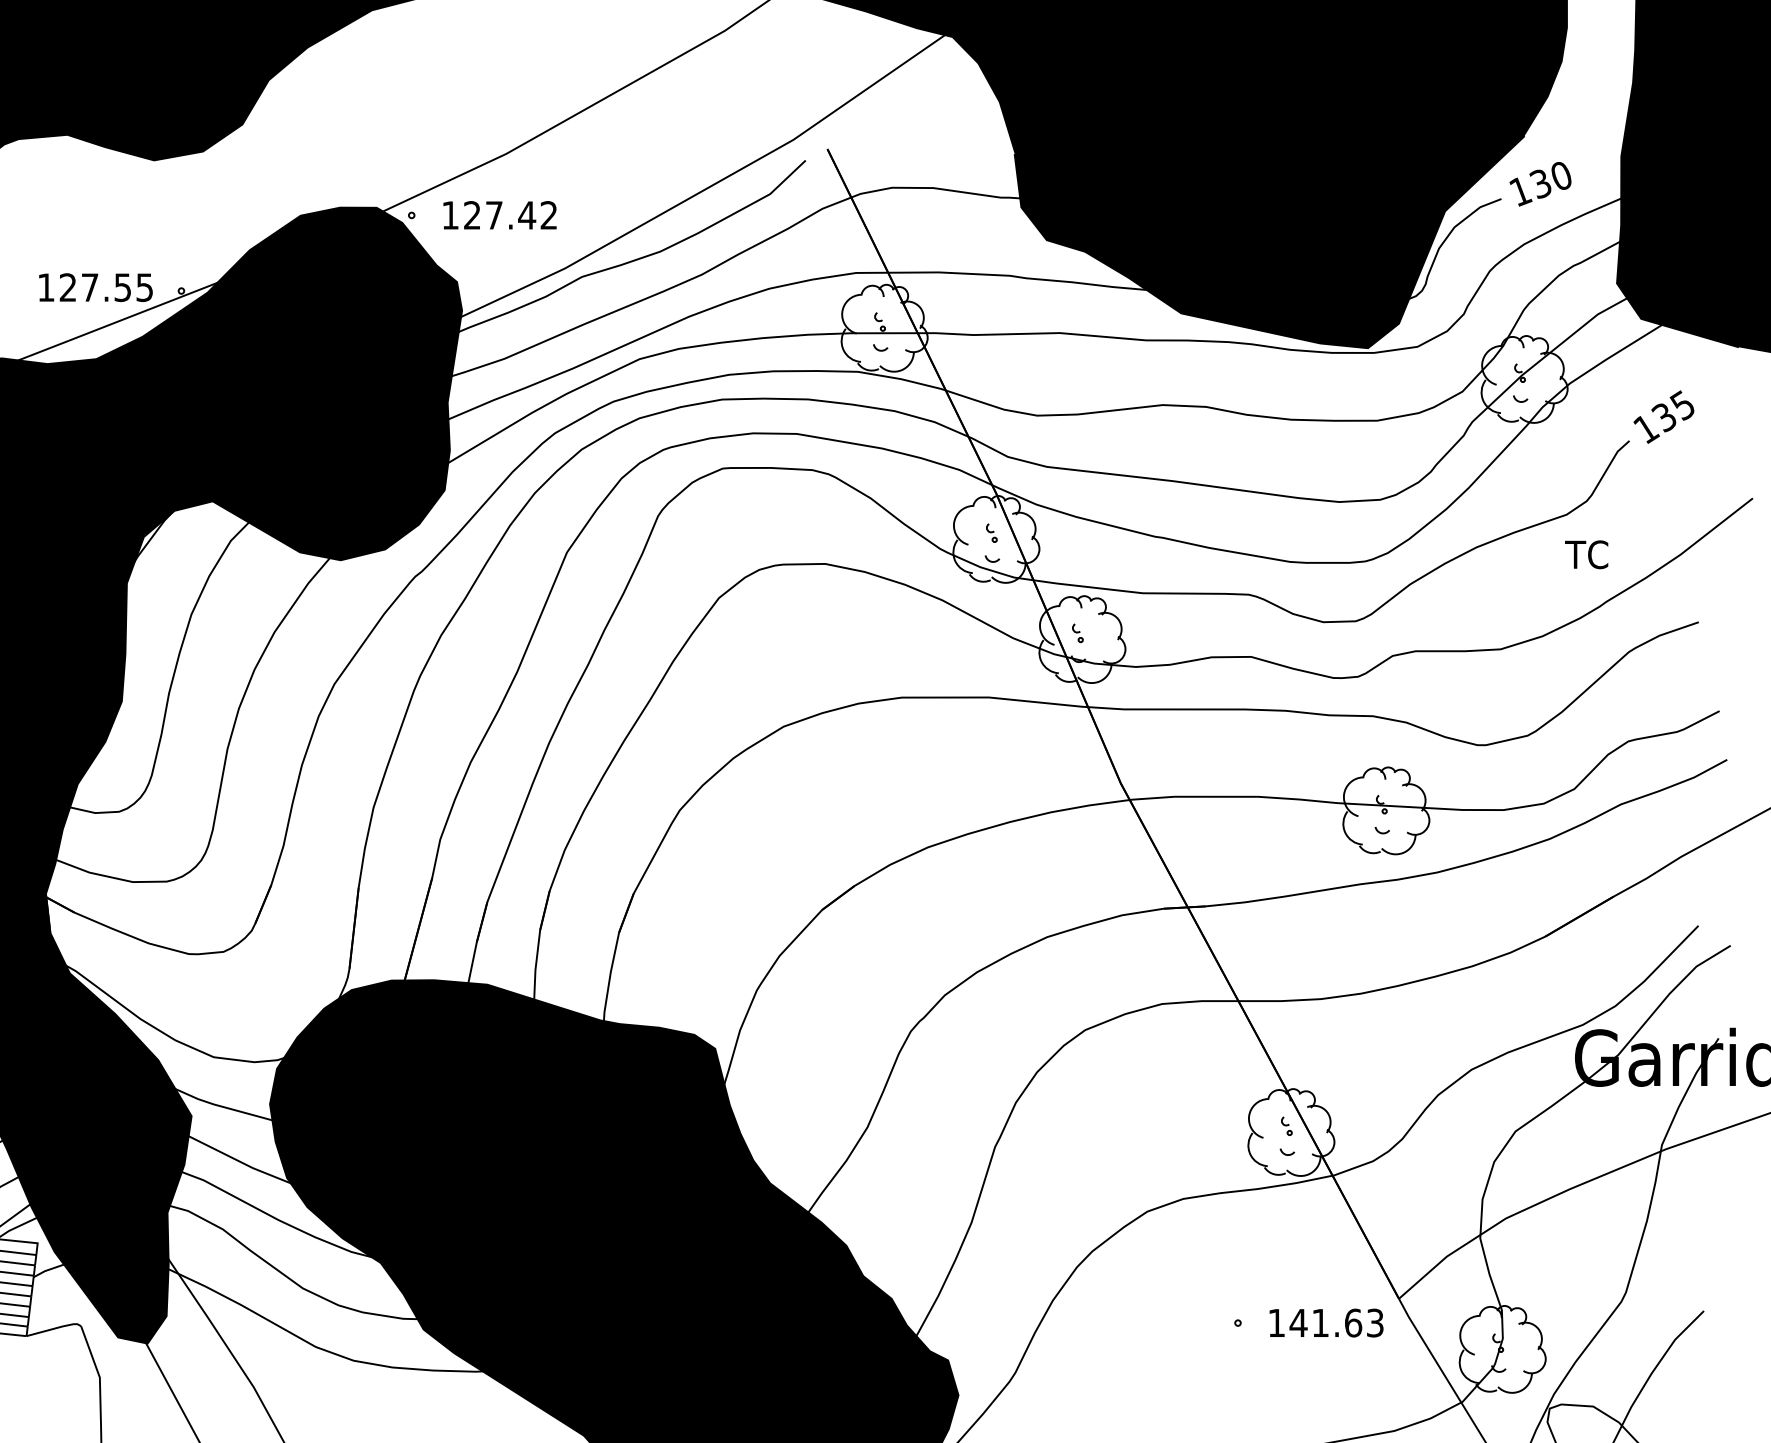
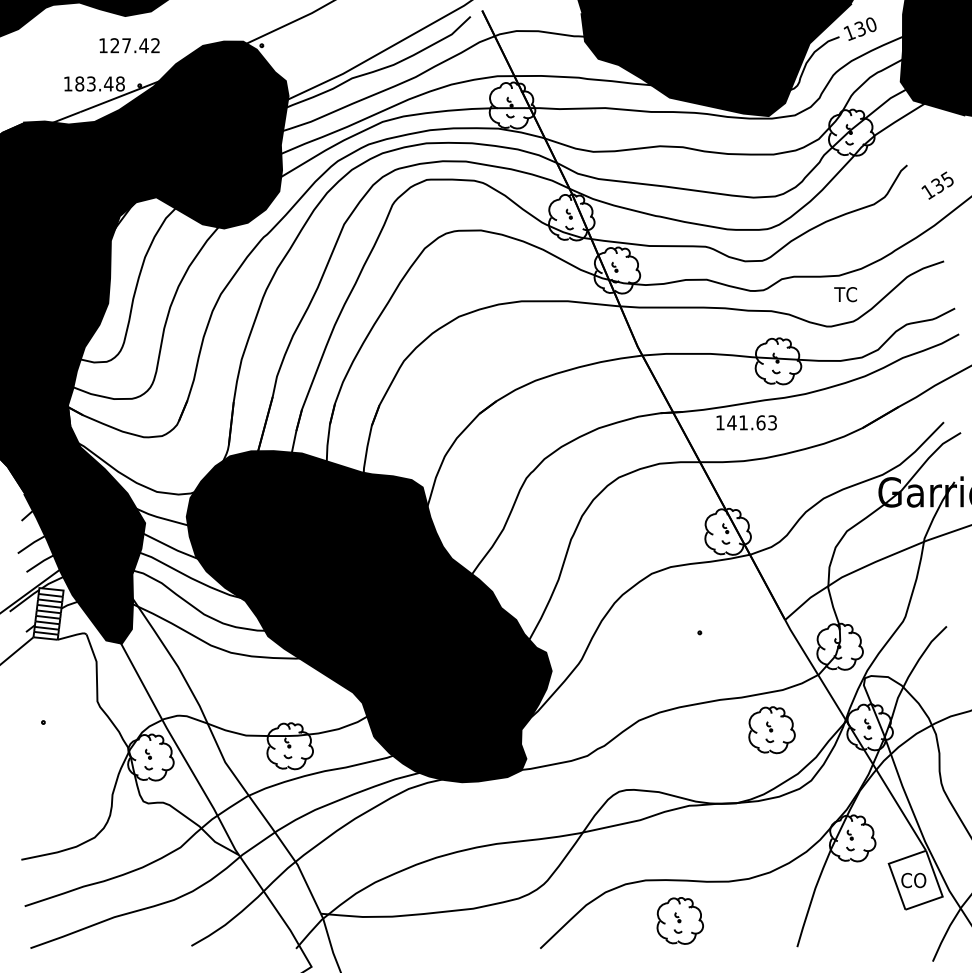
text: (499, 214) -> (129, 45), moved
text: (105, 286) -> (99, 83), 127.55 -> 183.48
text: (1663, 416) -> (937, 185), moved
text: (1586, 554) -> (845, 294), moved
text: (1326, 1322) -> (746, 422), moved

